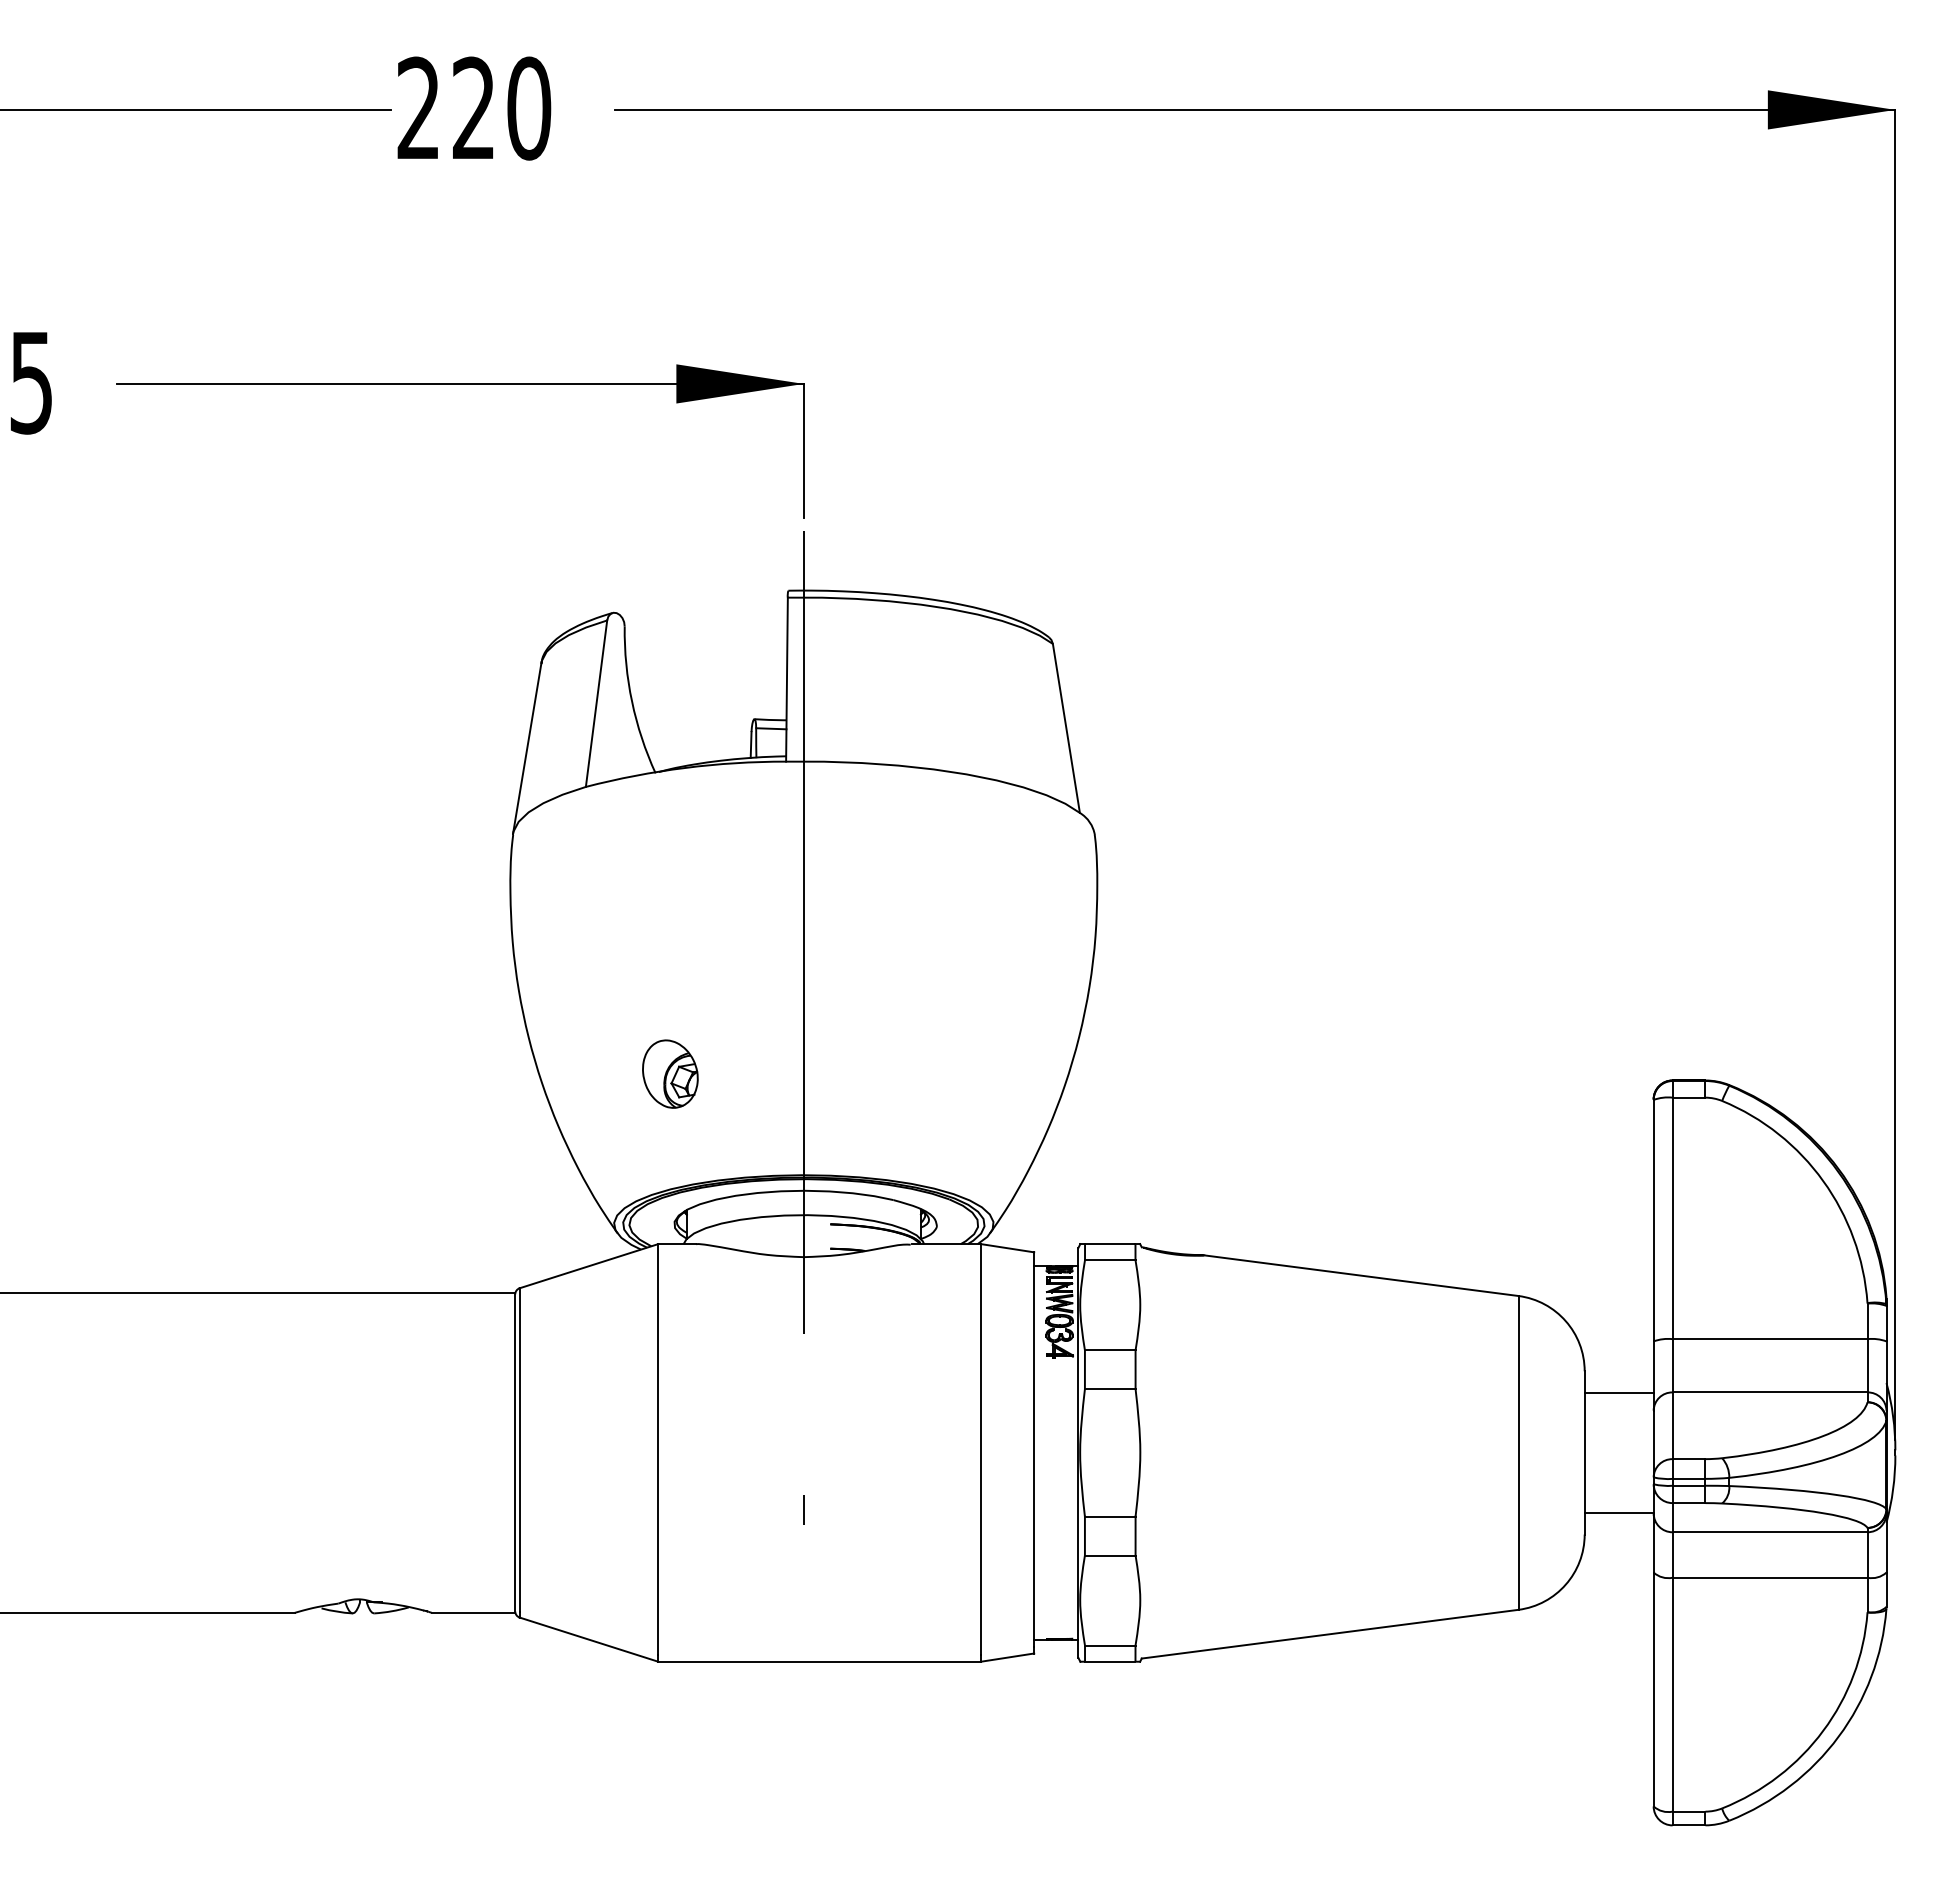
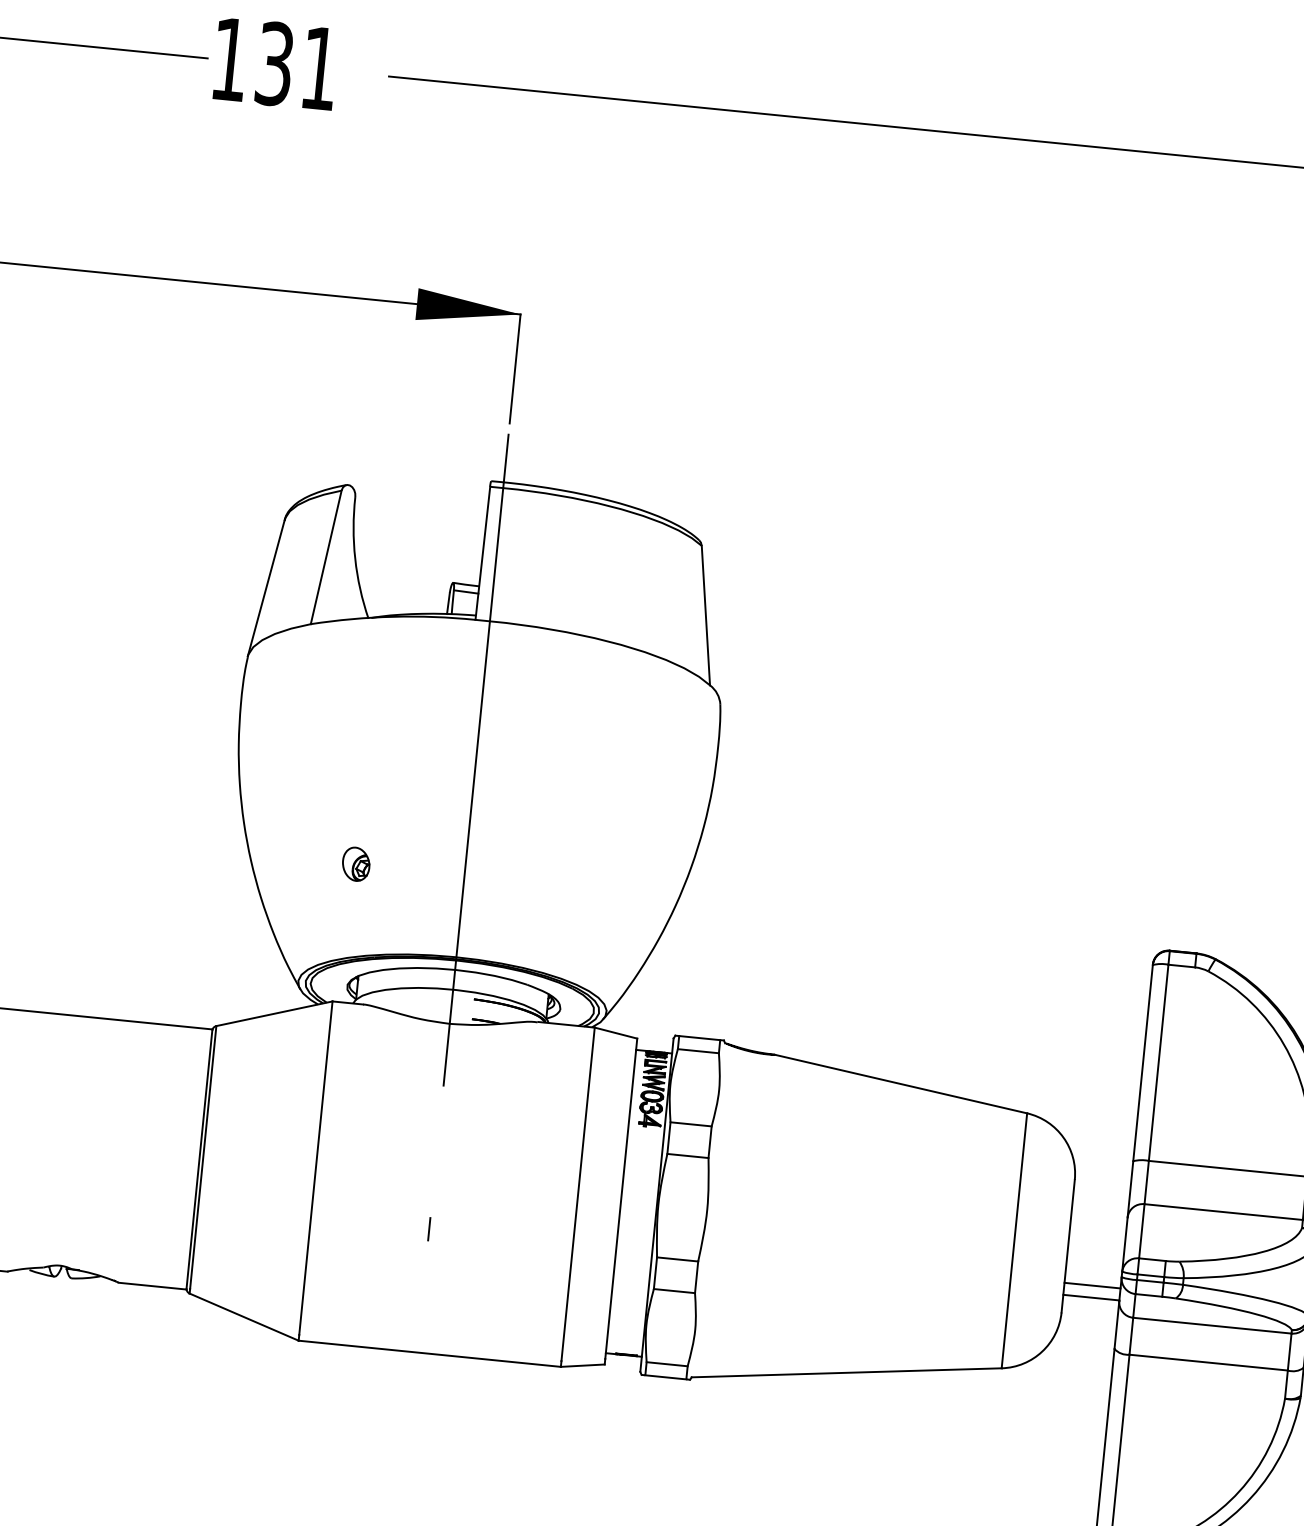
text: (474, 108) -> (275, 64), 220 -> 131
part: (670, 1073) -> (356, 863), size x0.6
line: (1618, 1393) -> (1091, 1285), moved

